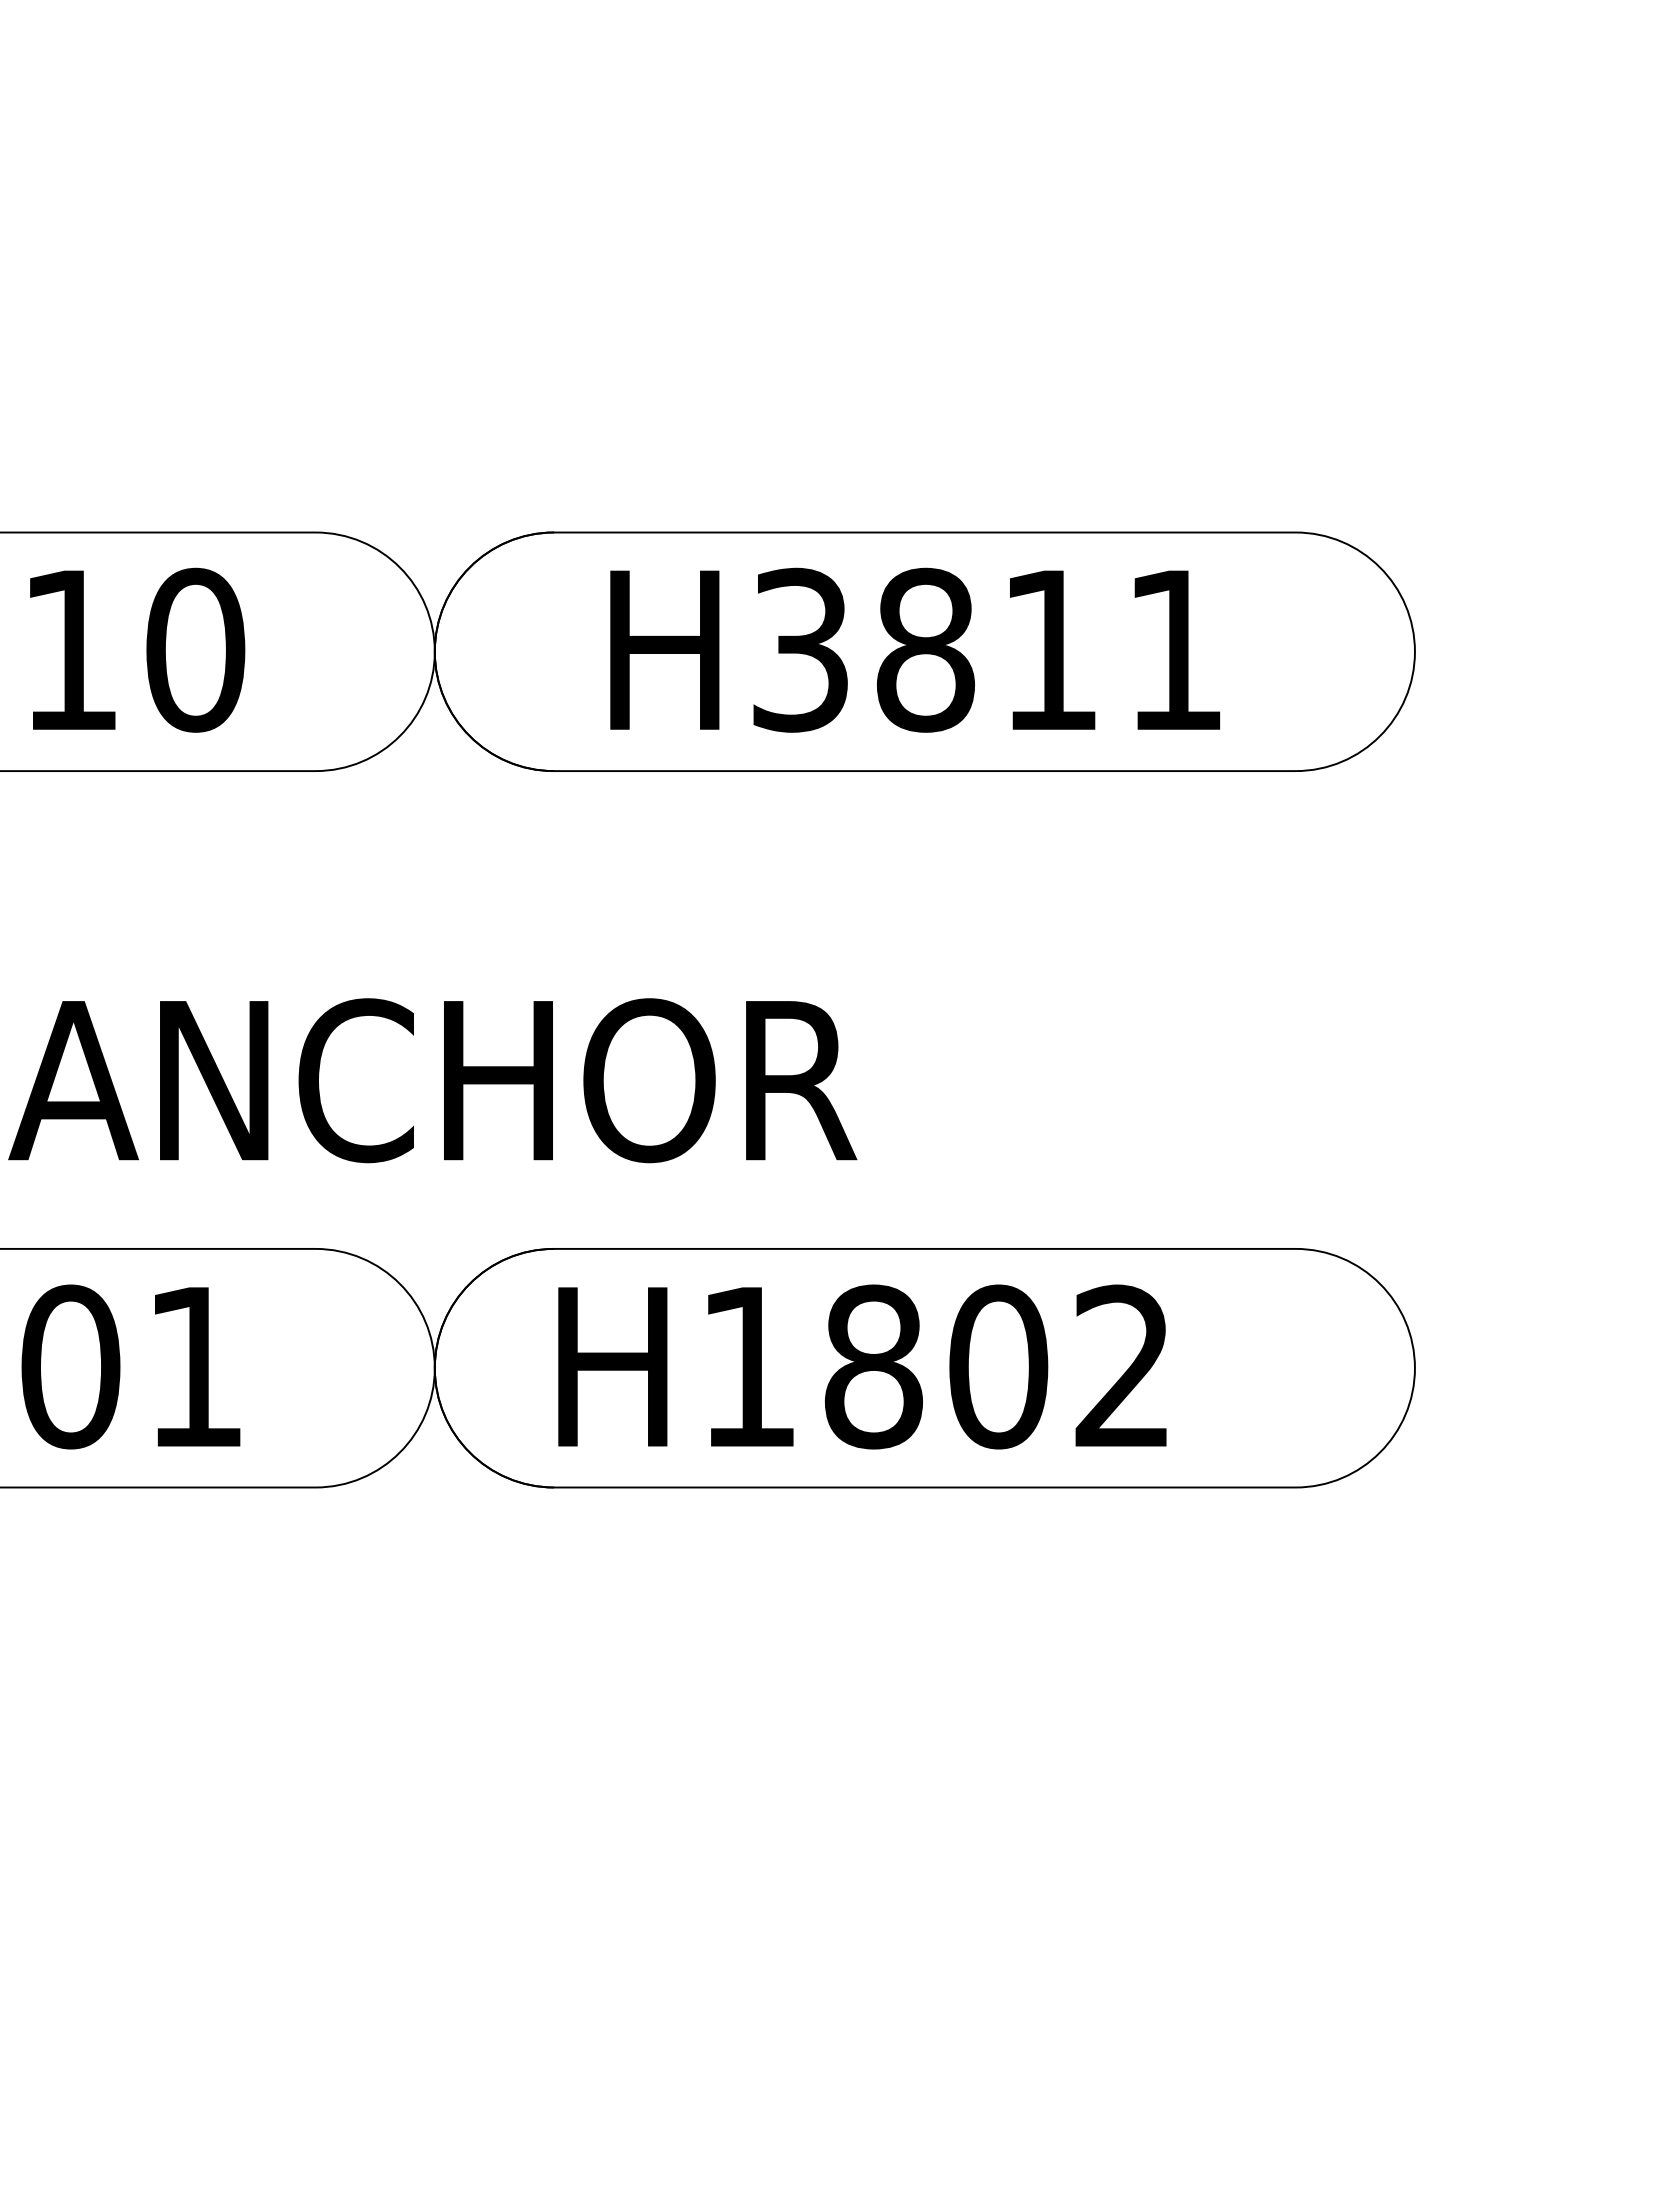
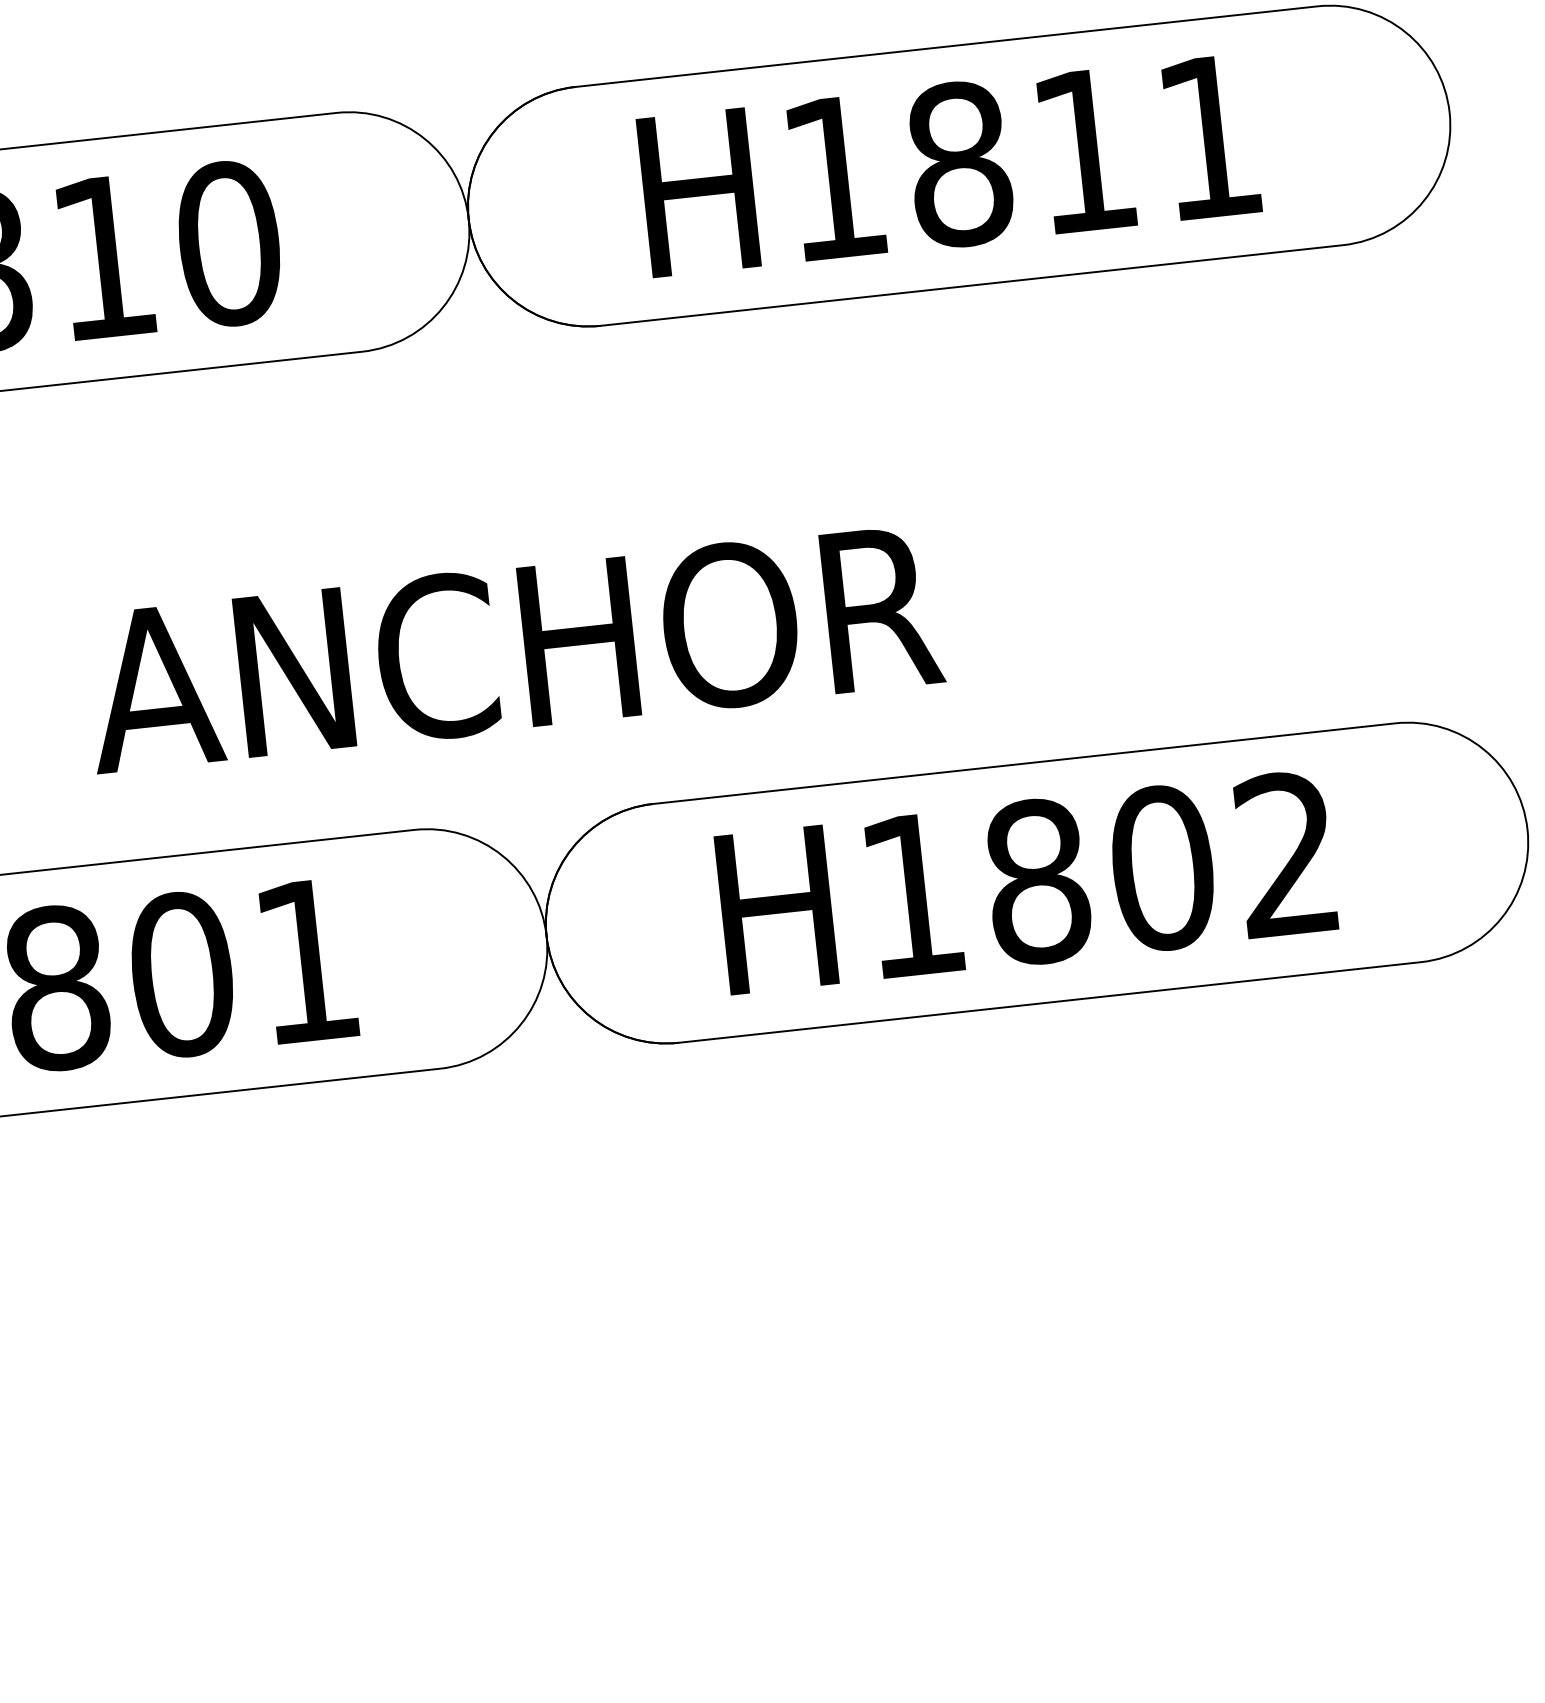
text: (800, 649) -> (834, 177), H3811 -> H1811
text: (862, 1366) -> (1026, 882), moved

